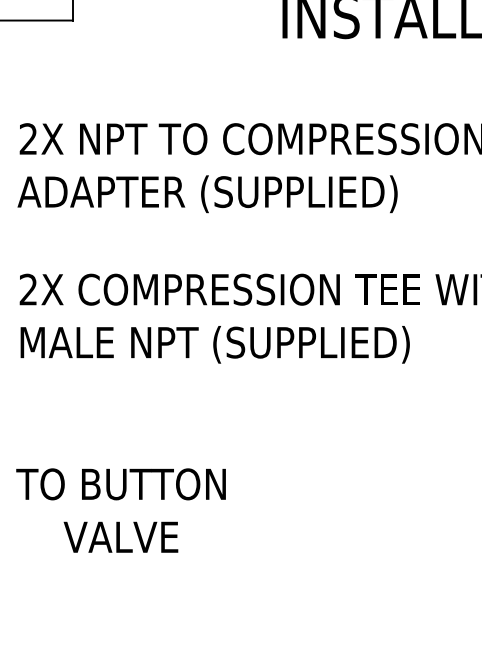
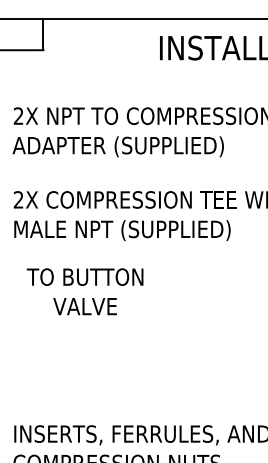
text: (119, 510) -> (84, 291), moved

